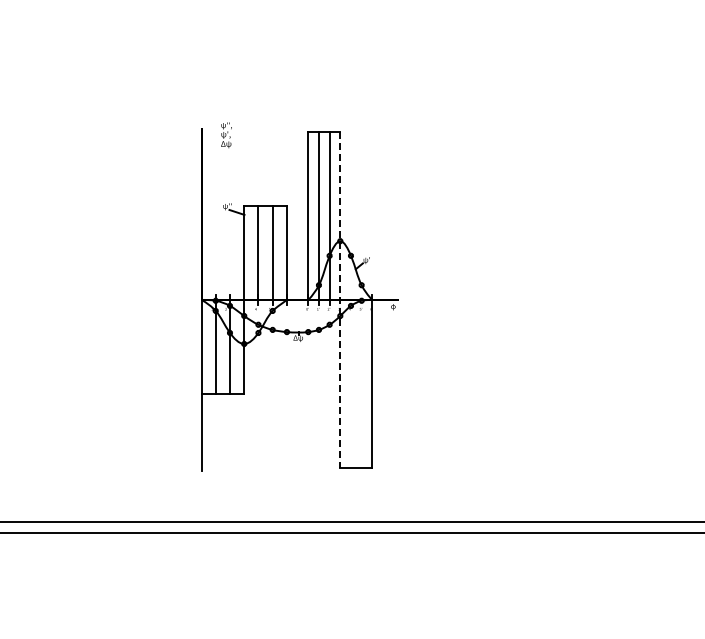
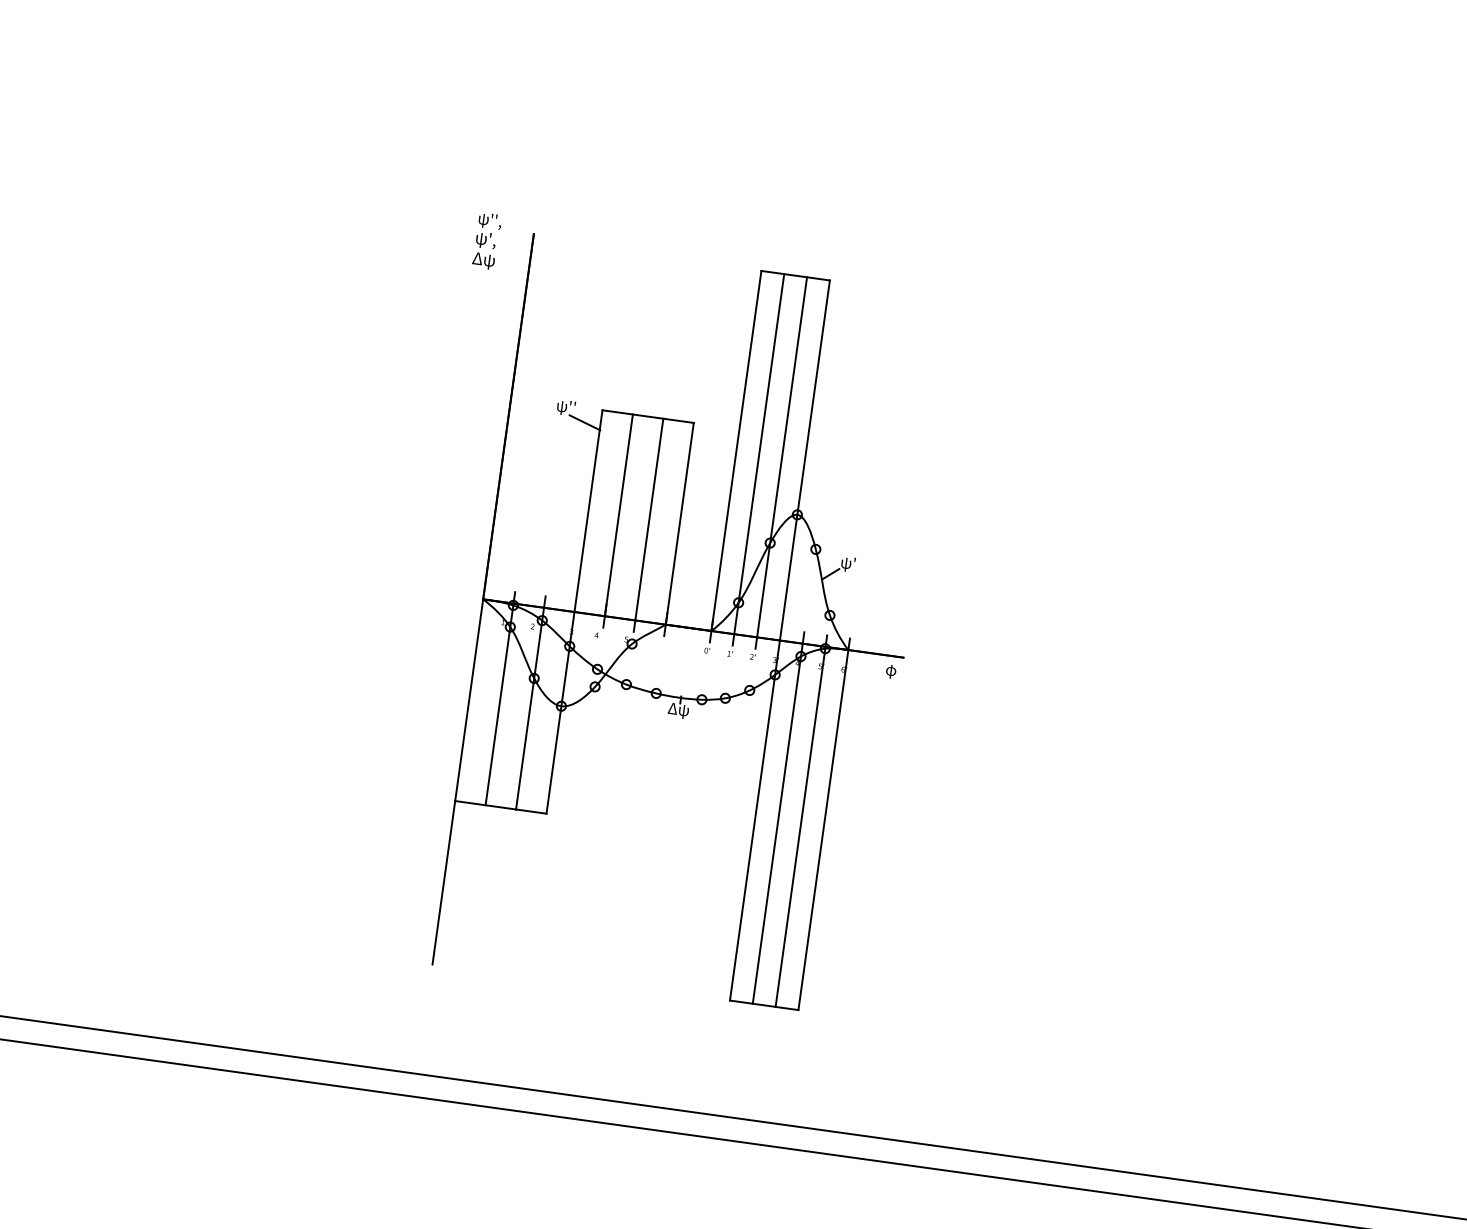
text: (226, 135) -> (486, 241), moved
line: (340, 300) -> (780, 641), dashed -> solid
line: (350, 381) -> (777, 817), added
line: (361, 381) -> (801, 821), added

